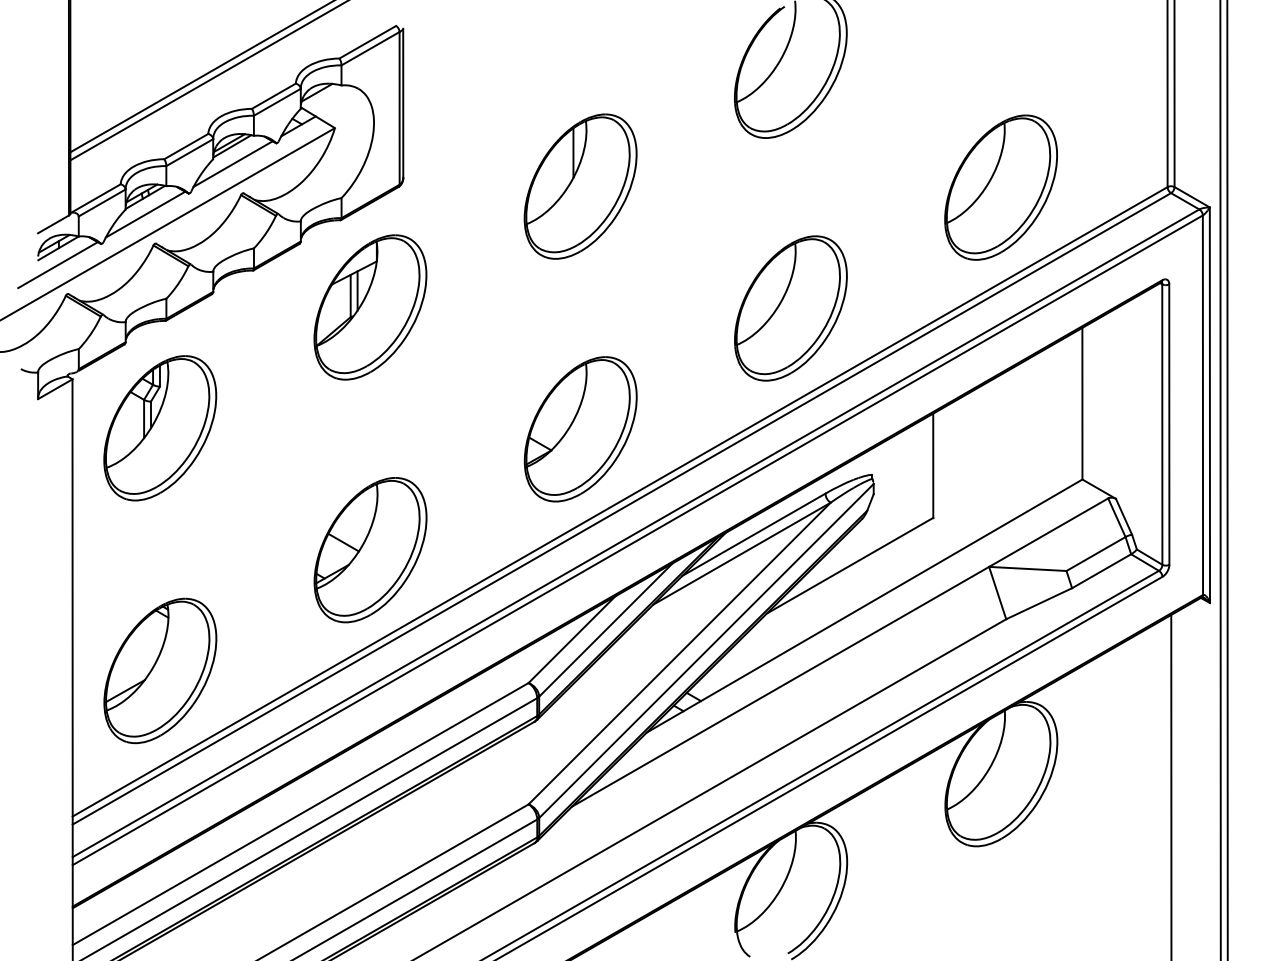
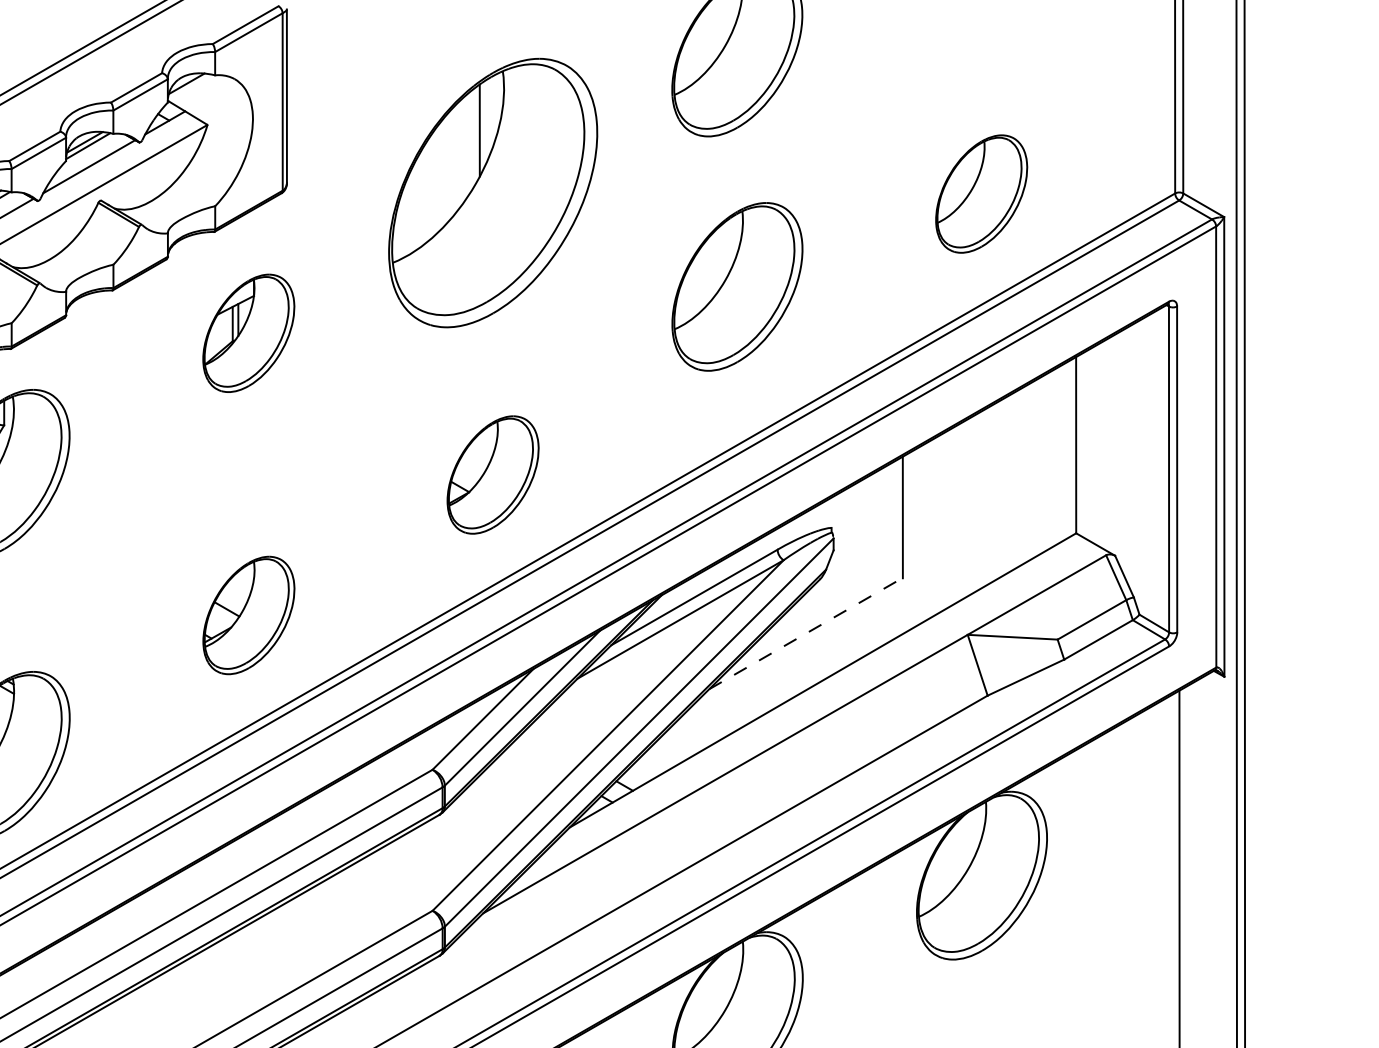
part: (580, 186) -> (492, 192), size x1.6
part: (1000, 187) -> (980, 193), size x0.7
part: (370, 307) -> (248, 333), size x0.7
part: (790, 308) -> (736, 286), moved
part: (580, 429) -> (492, 475), size x0.7
part: (370, 550) -> (248, 615), size x0.7
line: (850, 565) -> (806, 633), solid -> dashed

